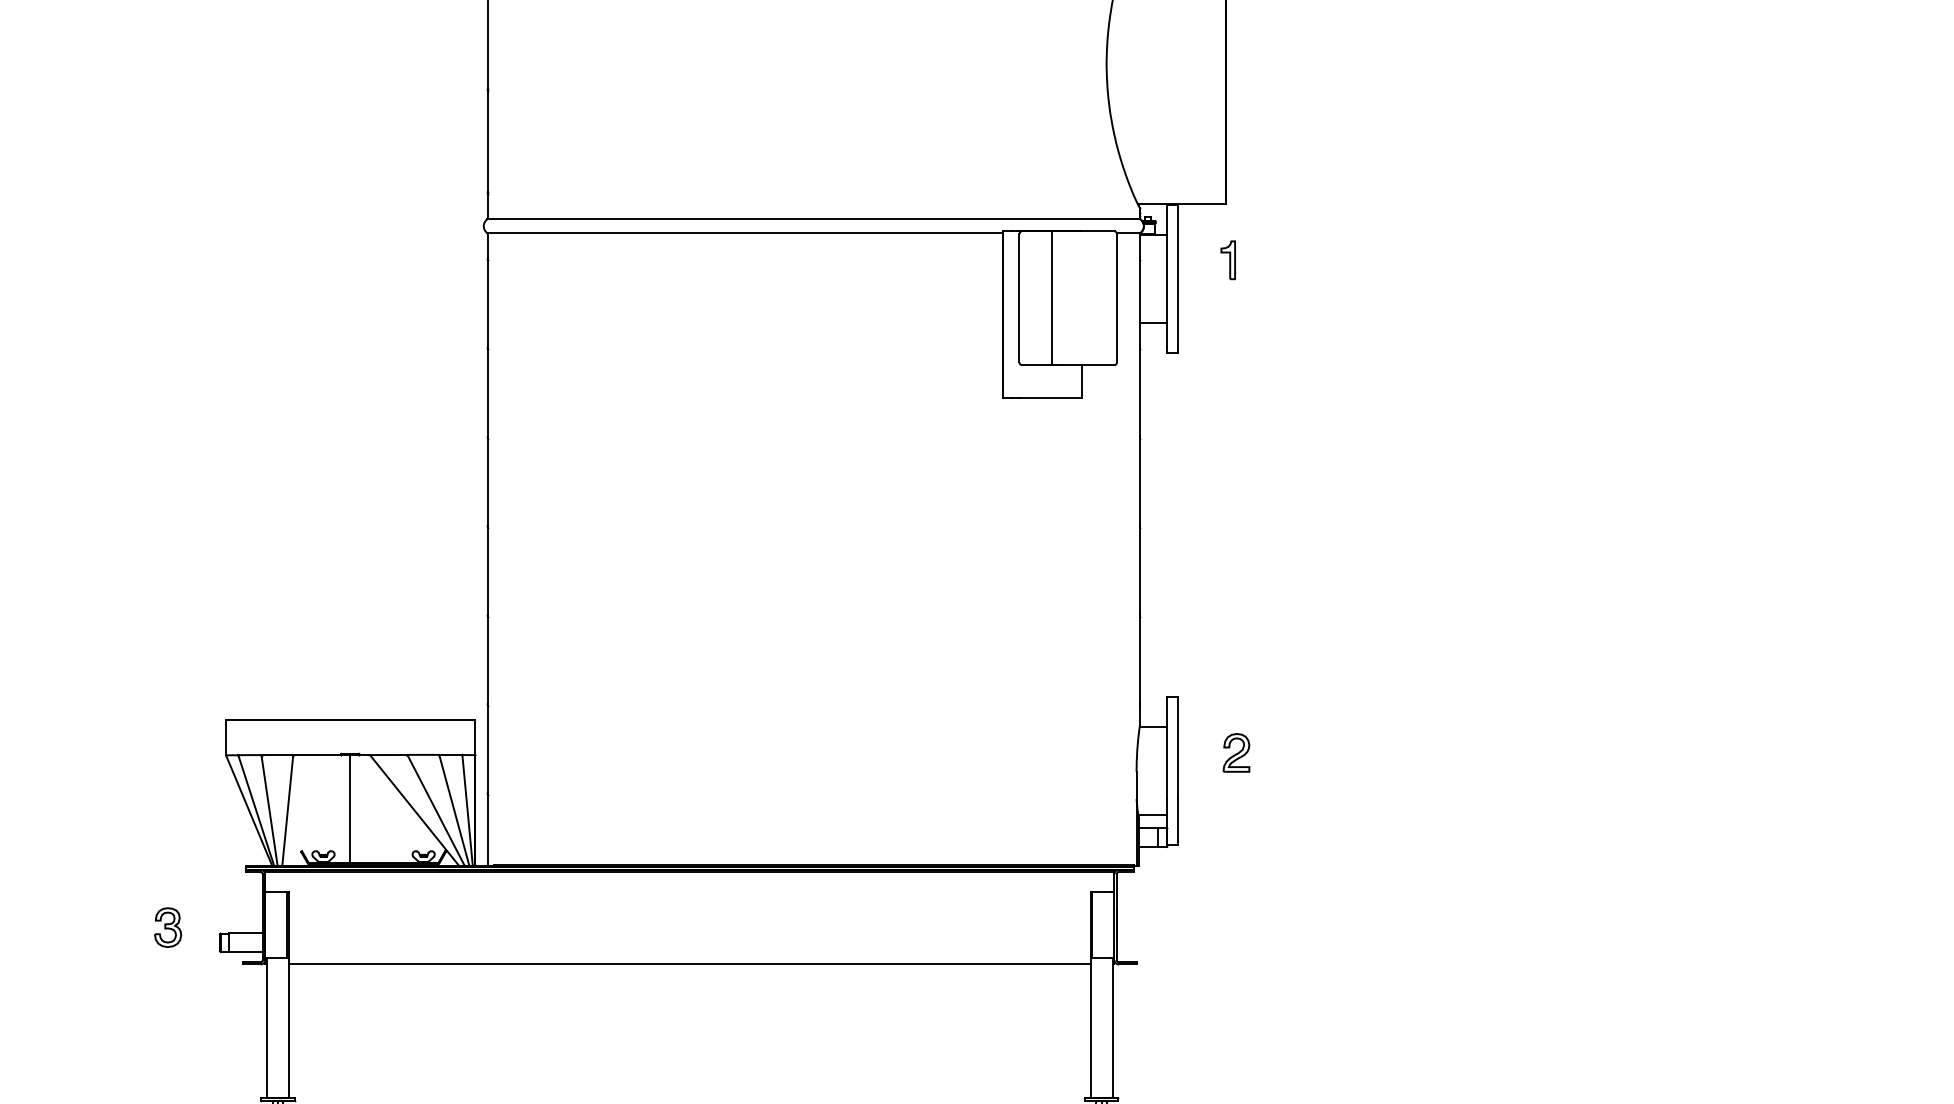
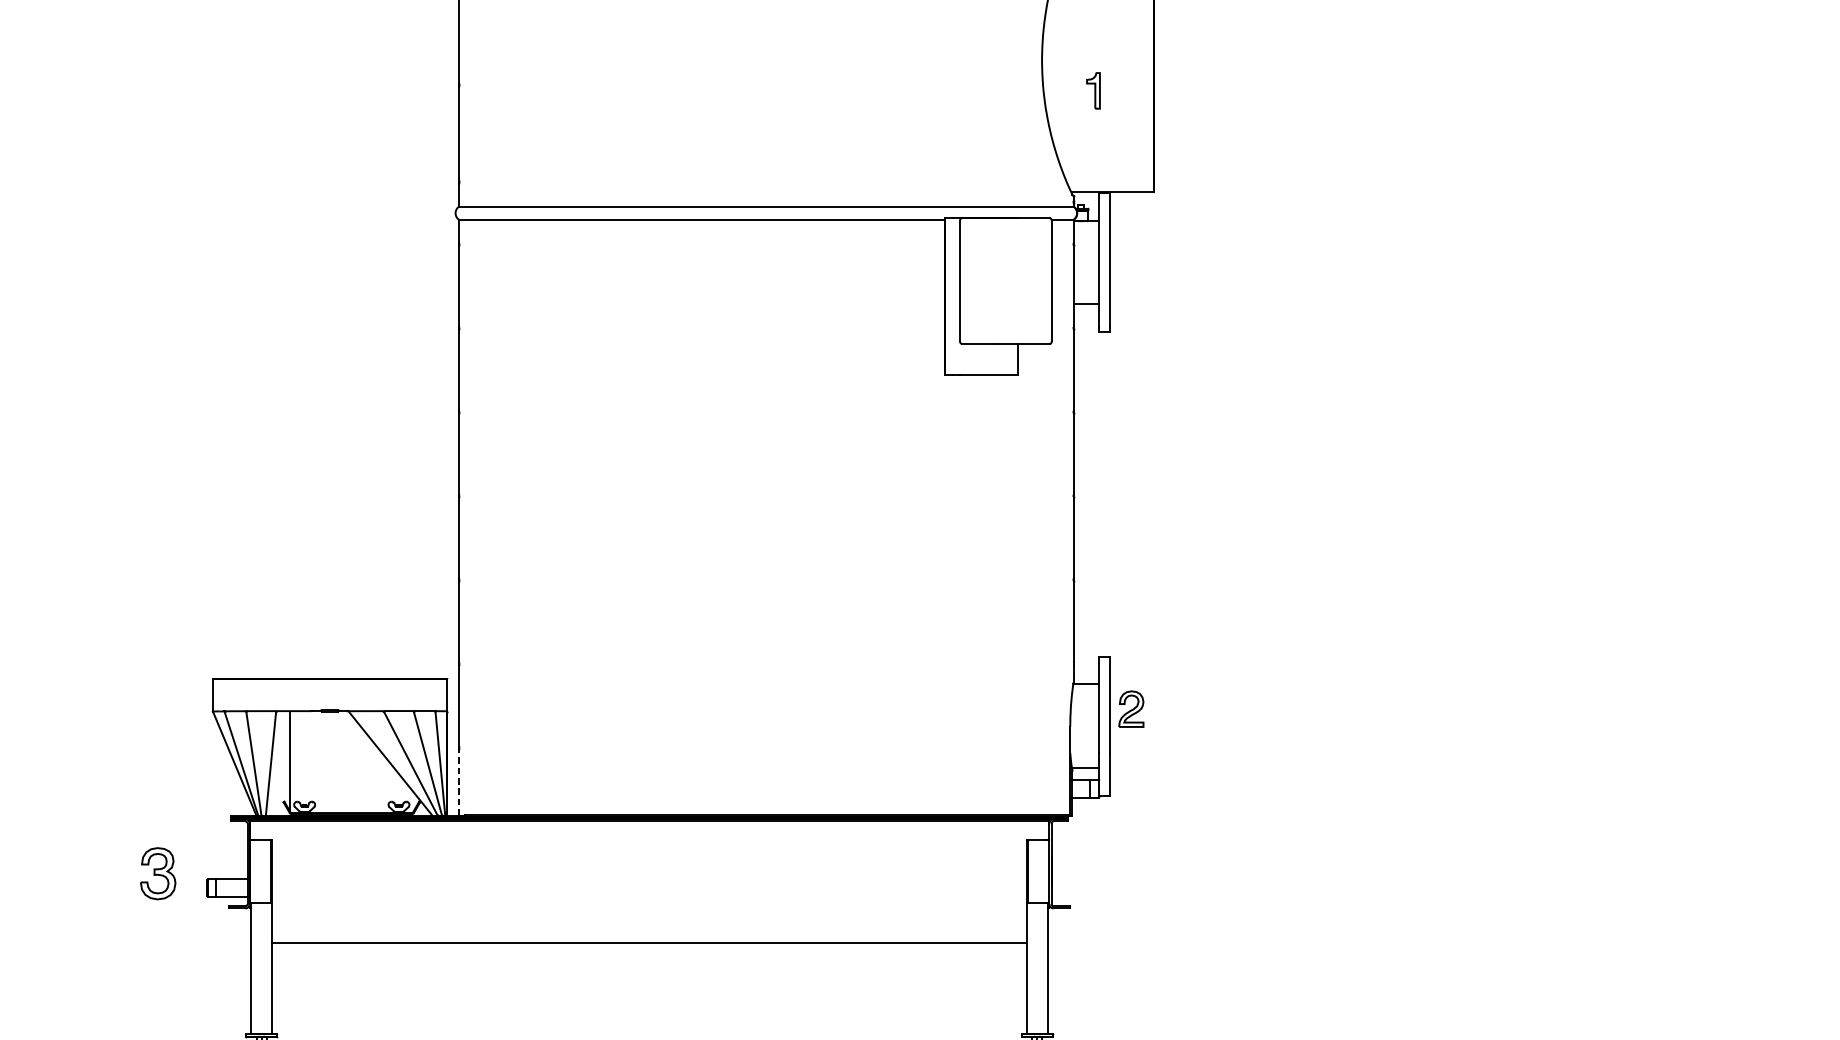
part: (1227, 260) -> (1092, 91), moved
line: (1052, 298) -> (991, 281), removed
part: (1236, 752) -> (1131, 708), moved
line: (350, 809) -> (290, 762), moved
line: (487, 830) -> (459, 782), solid -> dashed
part: (168, 927) -> (158, 873), size x1.4
line: (689, 964) -> (649, 943), moved

